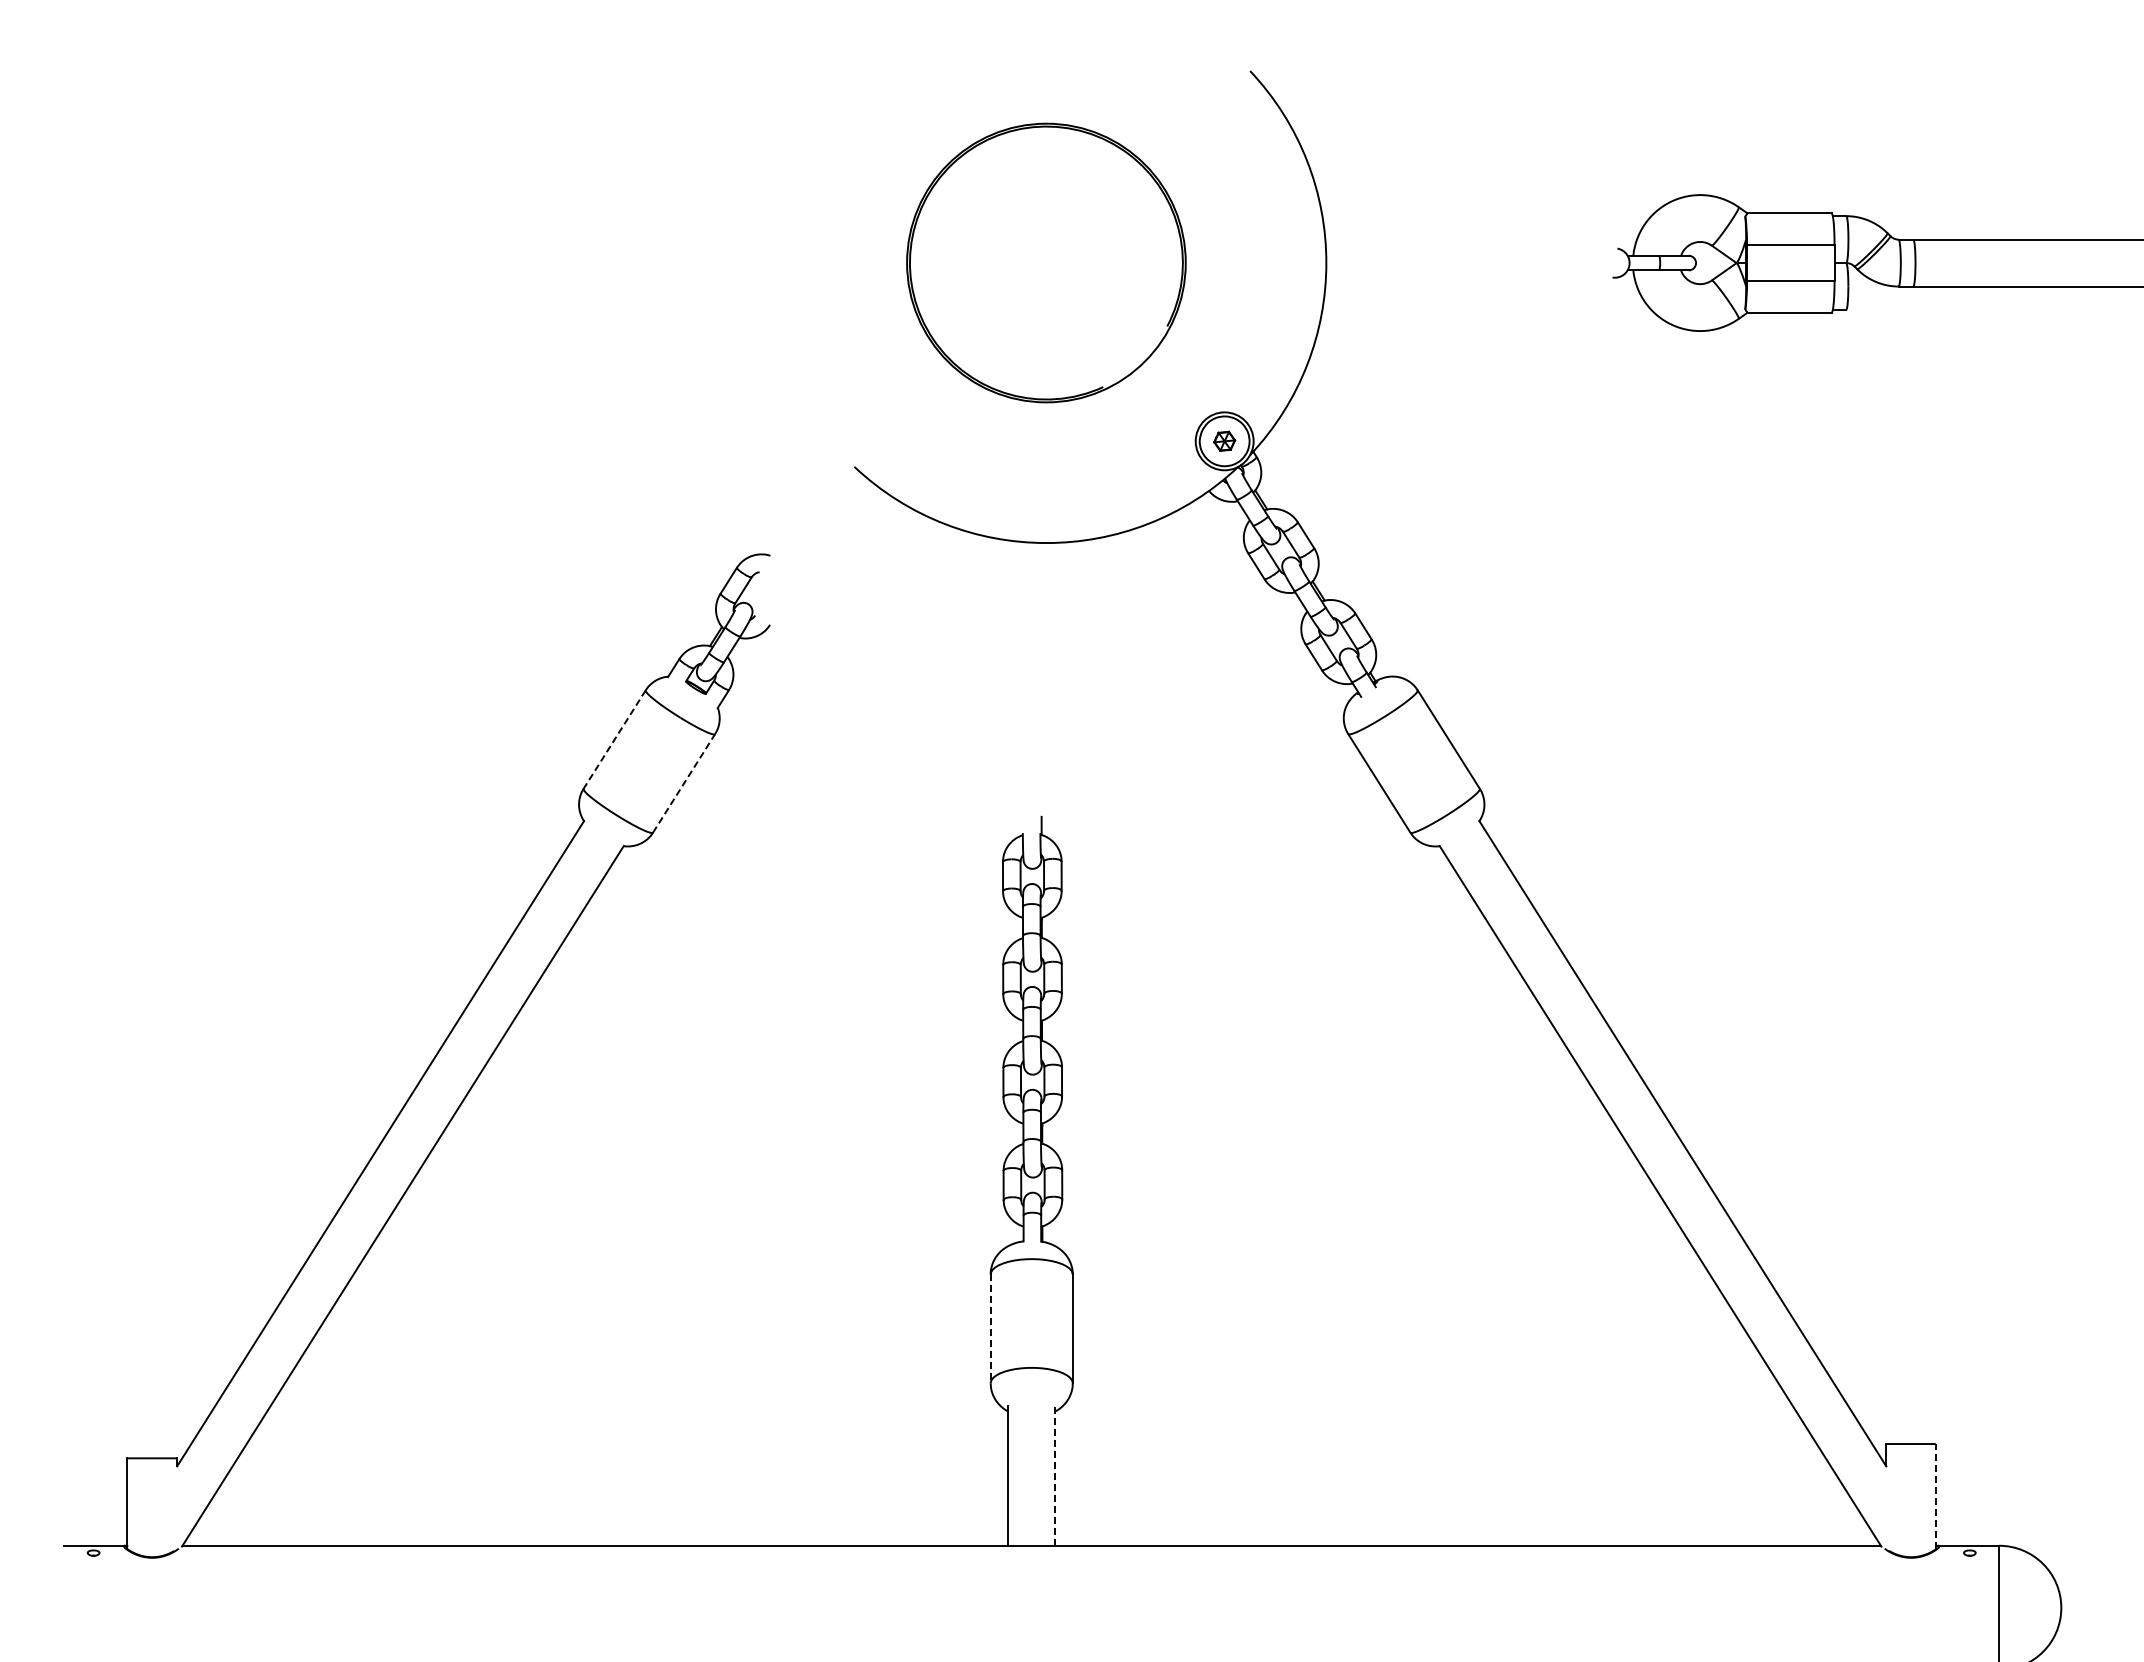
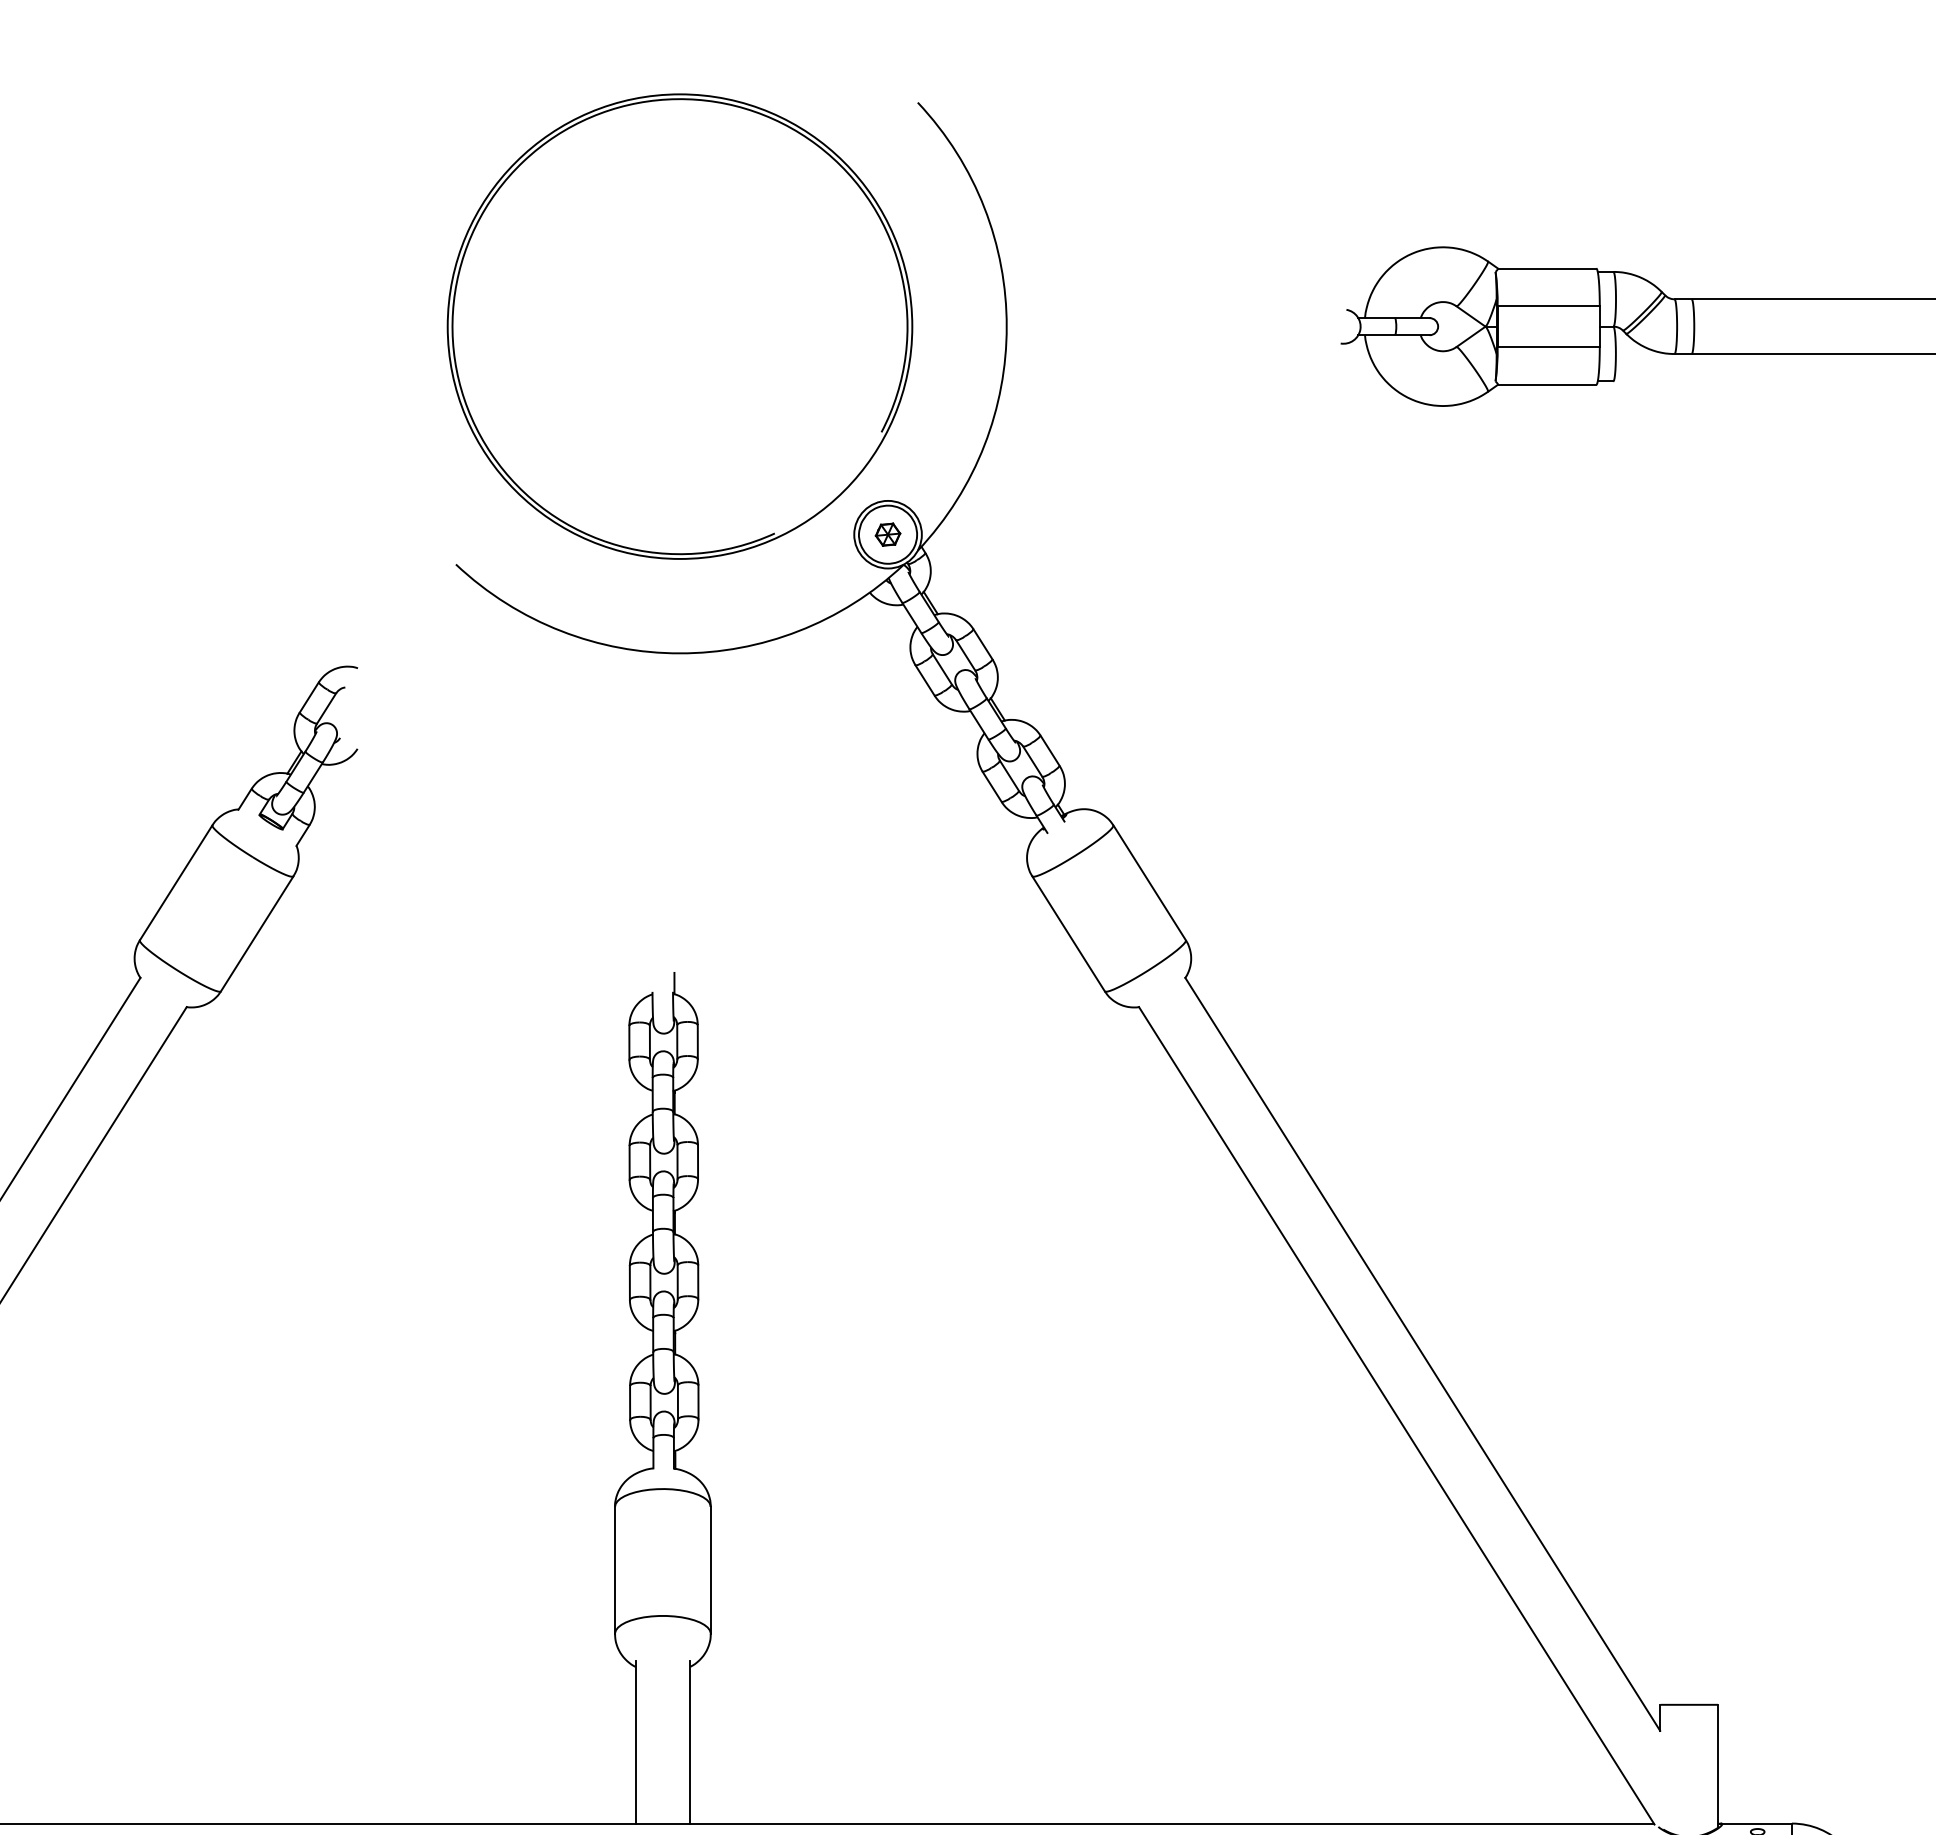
part: (1046, 262) -> (680, 325), size x1.43
line: (614, 740) -> (175, 883), dashed -> solid
line: (684, 782) -> (257, 932), dashed -> solid
line: (990, 1329) -> (614, 1571), dashed -> solid
line: (1055, 1475) -> (690, 1741), dashed -> solid
line: (1936, 1496) -> (1718, 1766), dashed -> solid

